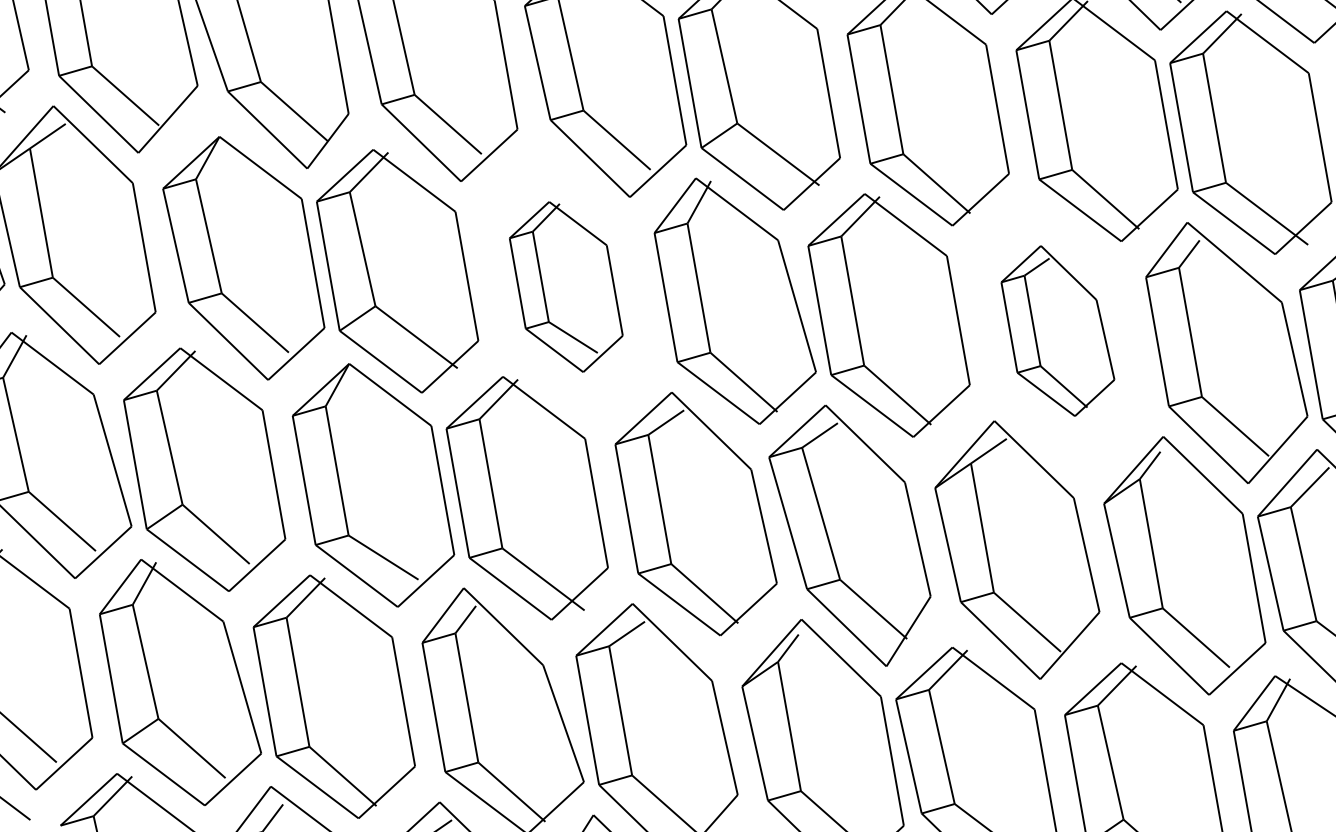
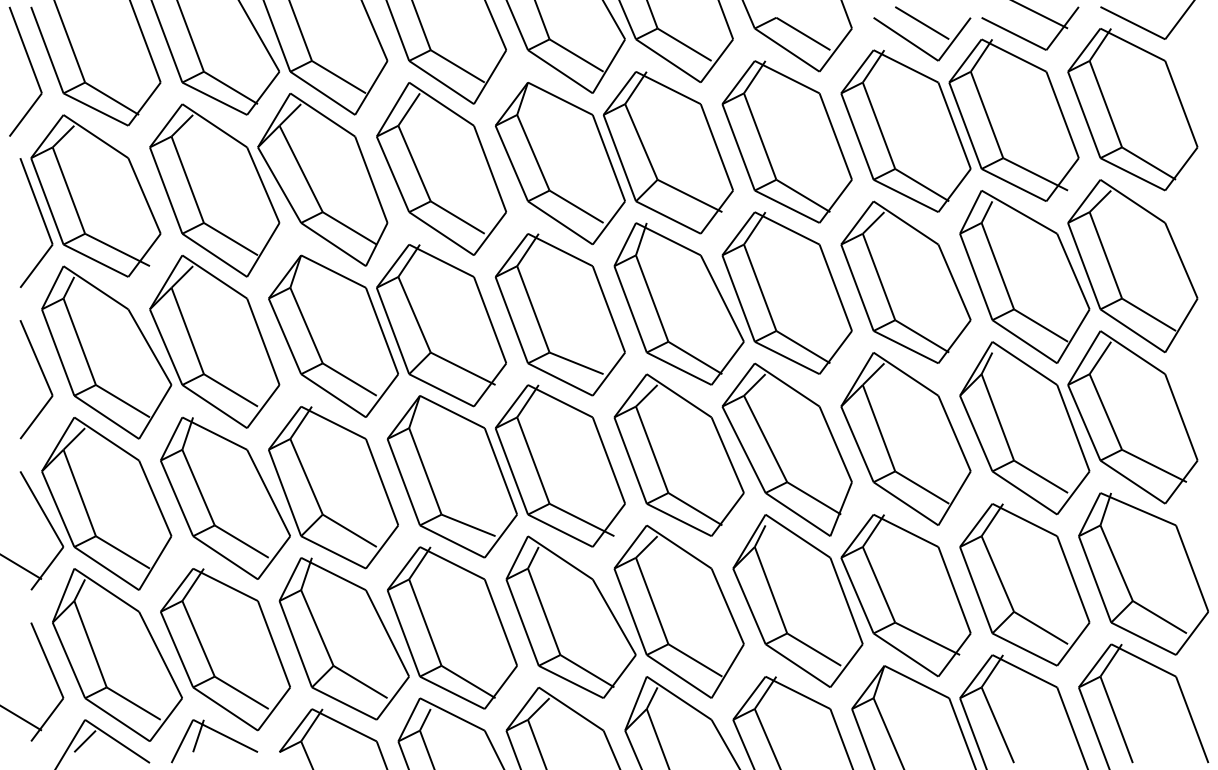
part: (565, 286) -> (559, 314), size x1.43
part: (1057, 329) -> (905, 281), size x1.43

